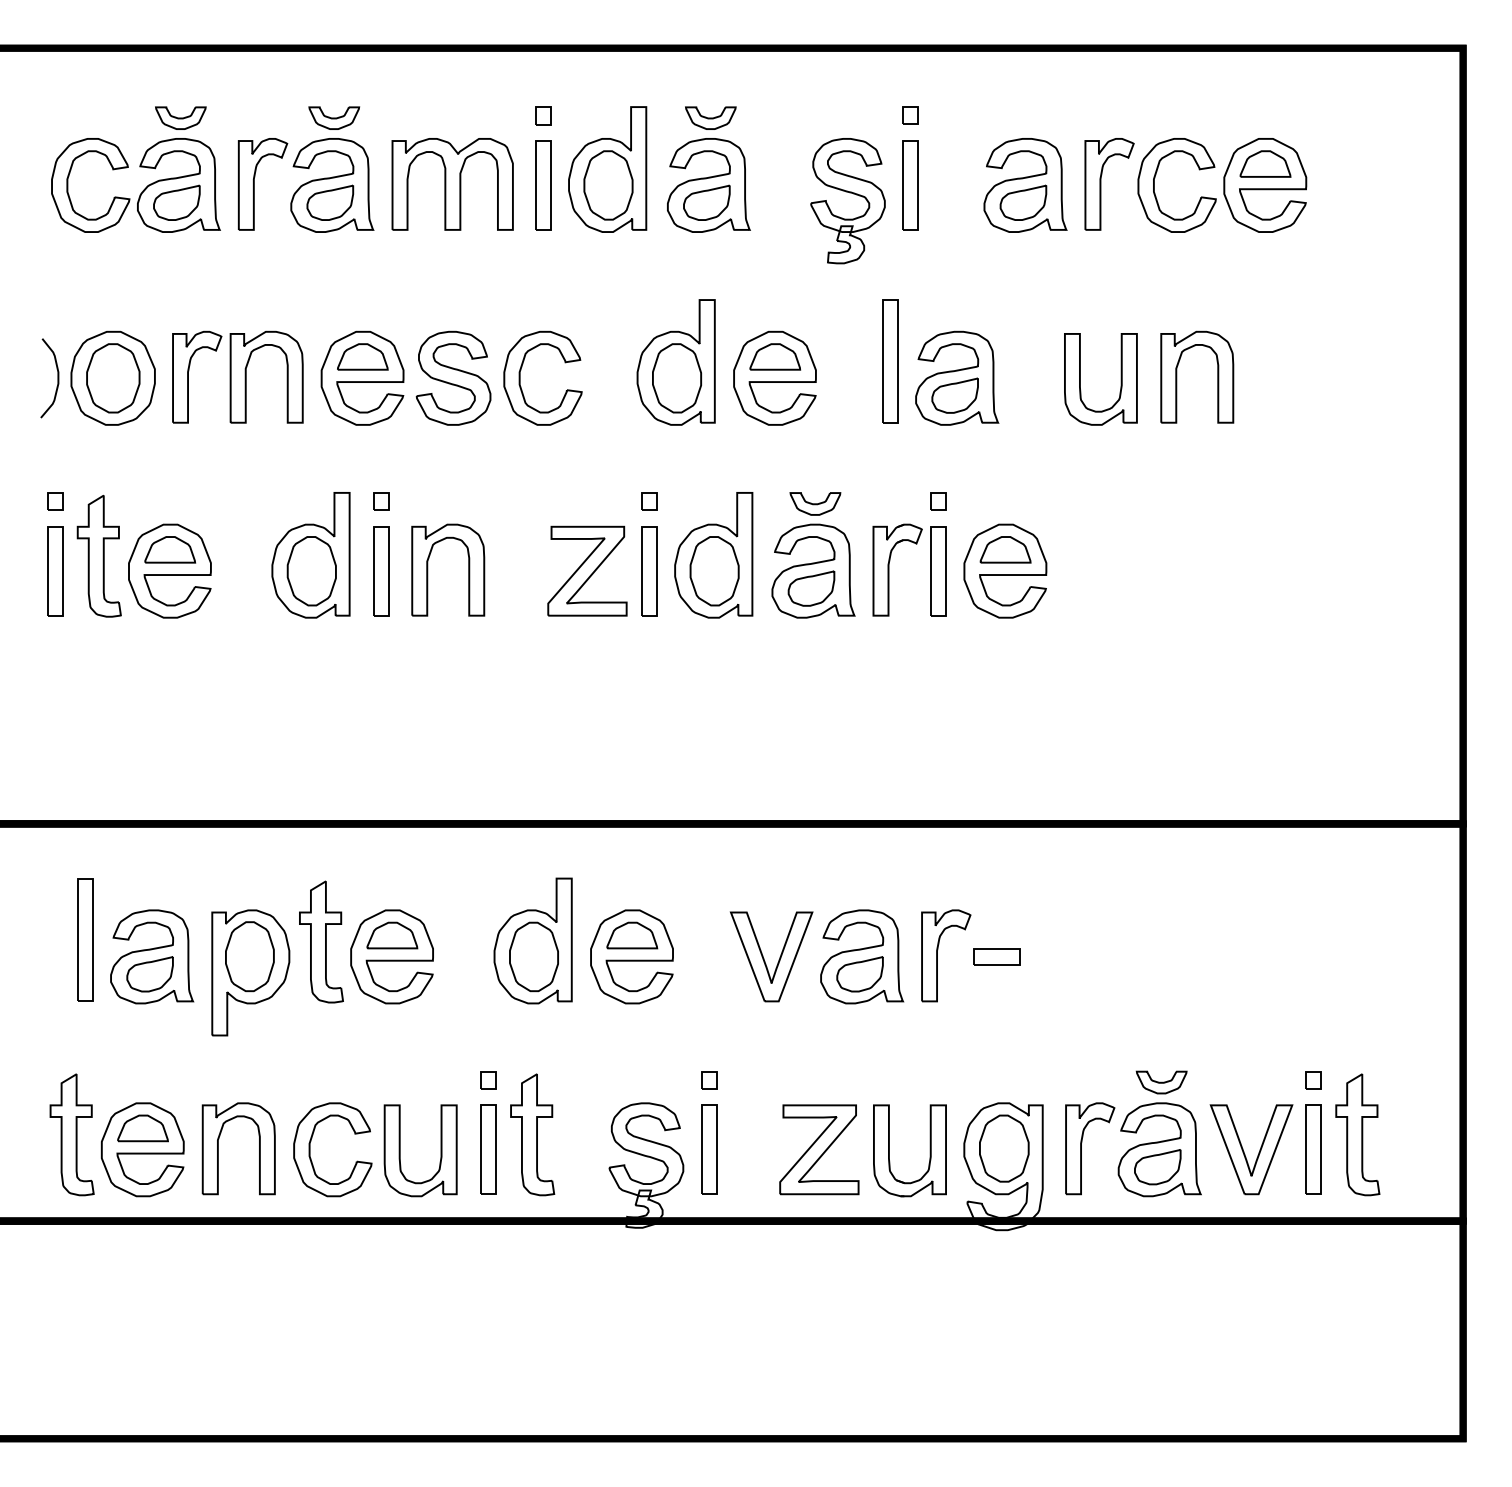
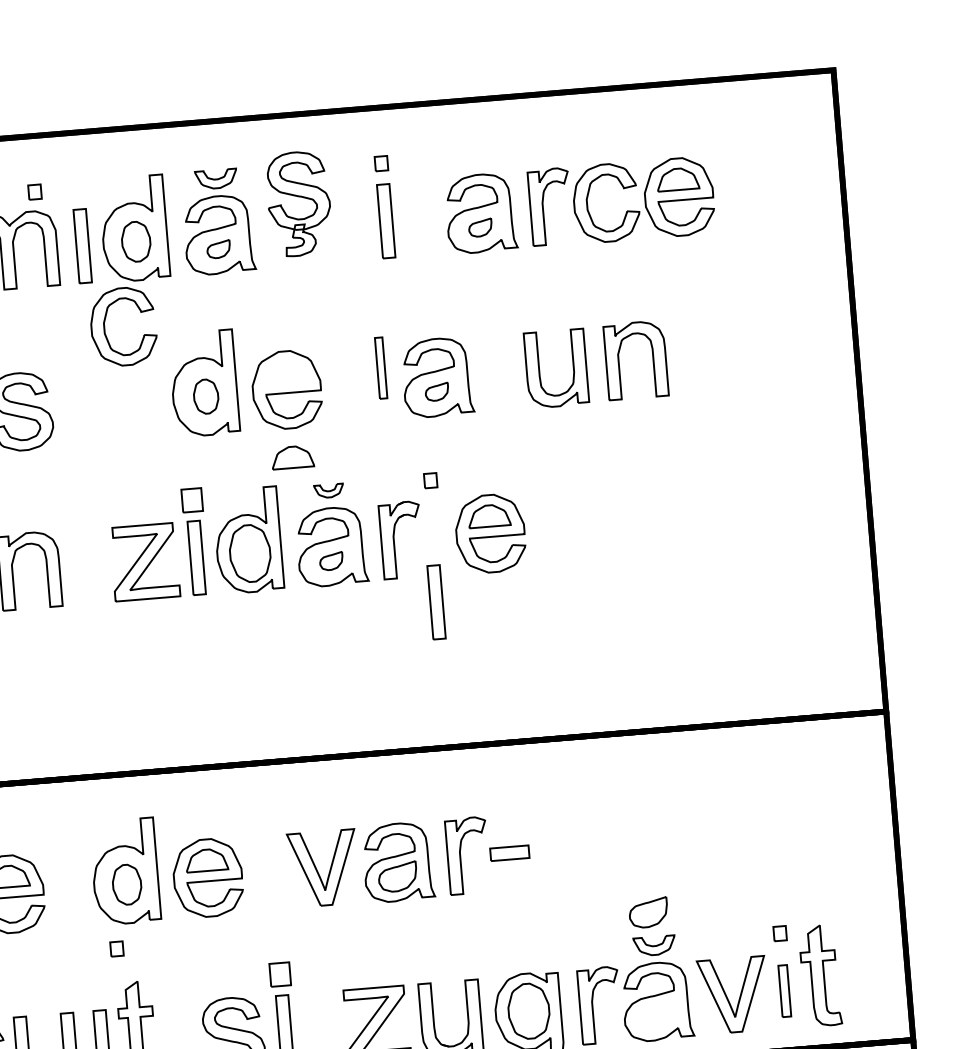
part: (543, 115) -> (34, 191), moved
part: (608, 185) -> (136, 241), size x0.7
part: (849, 193) -> (299, 197), moved
part: (706, 202) -> (218, 249), size x0.6
part: (1023, 202) -> (480, 227), size x0.6
part: (775, 356) -> (292, 457), moved
part: (890, 361) -> (381, 368), size x0.6
part: (520, 377) -> (104, 327), moved
part: (677, 378) -> (206, 396), size x0.6
part: (954, 395) -> (436, 391), size x0.6
part: (649, 501) -> (191, 500), size x1.6
part: (815, 503) -> (328, 490), size x0.7
part: (938, 571) -> (436, 602), moved
part: (811, 588) -> (331, 561), size x0.6
part: (533, 956) -> (126, 884), size x0.7
part: (488, 1080) -> (116, 949), moved
part: (709, 1080) -> (280, 974), size x1.6
part: (1313, 1149) -> (784, 990), size x0.7
part: (1157, 1167) -> (648, 913), moved

